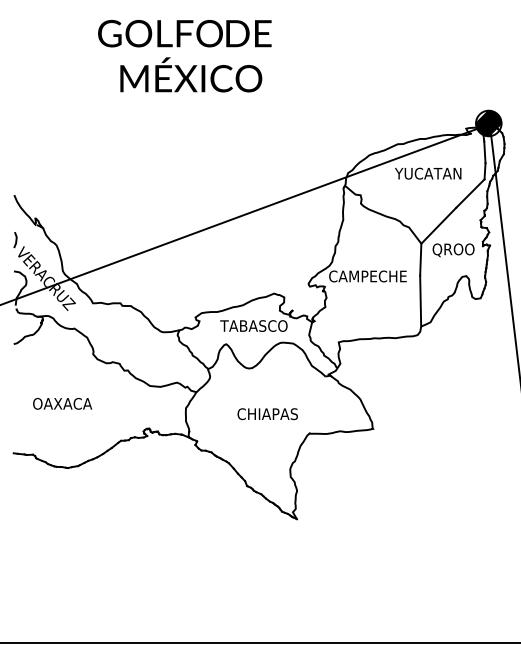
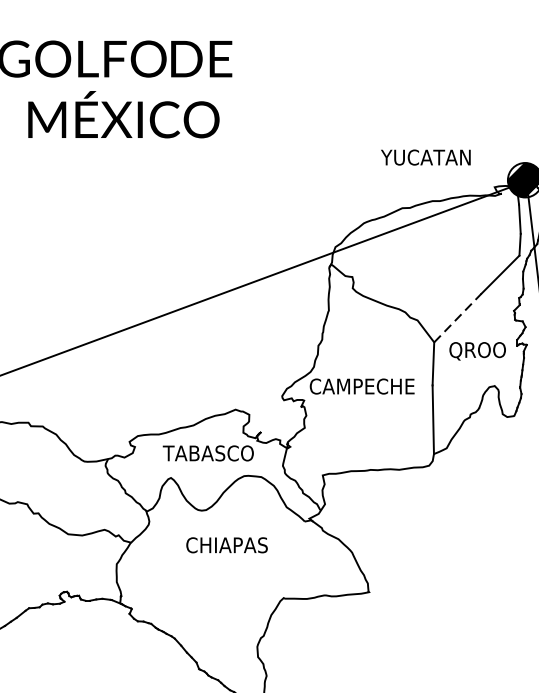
text: (428, 173) -> (426, 157), moved
line: (439, 225) -> (458, 317), solid -> dashed
text: (267, 414) -> (226, 545), moved

